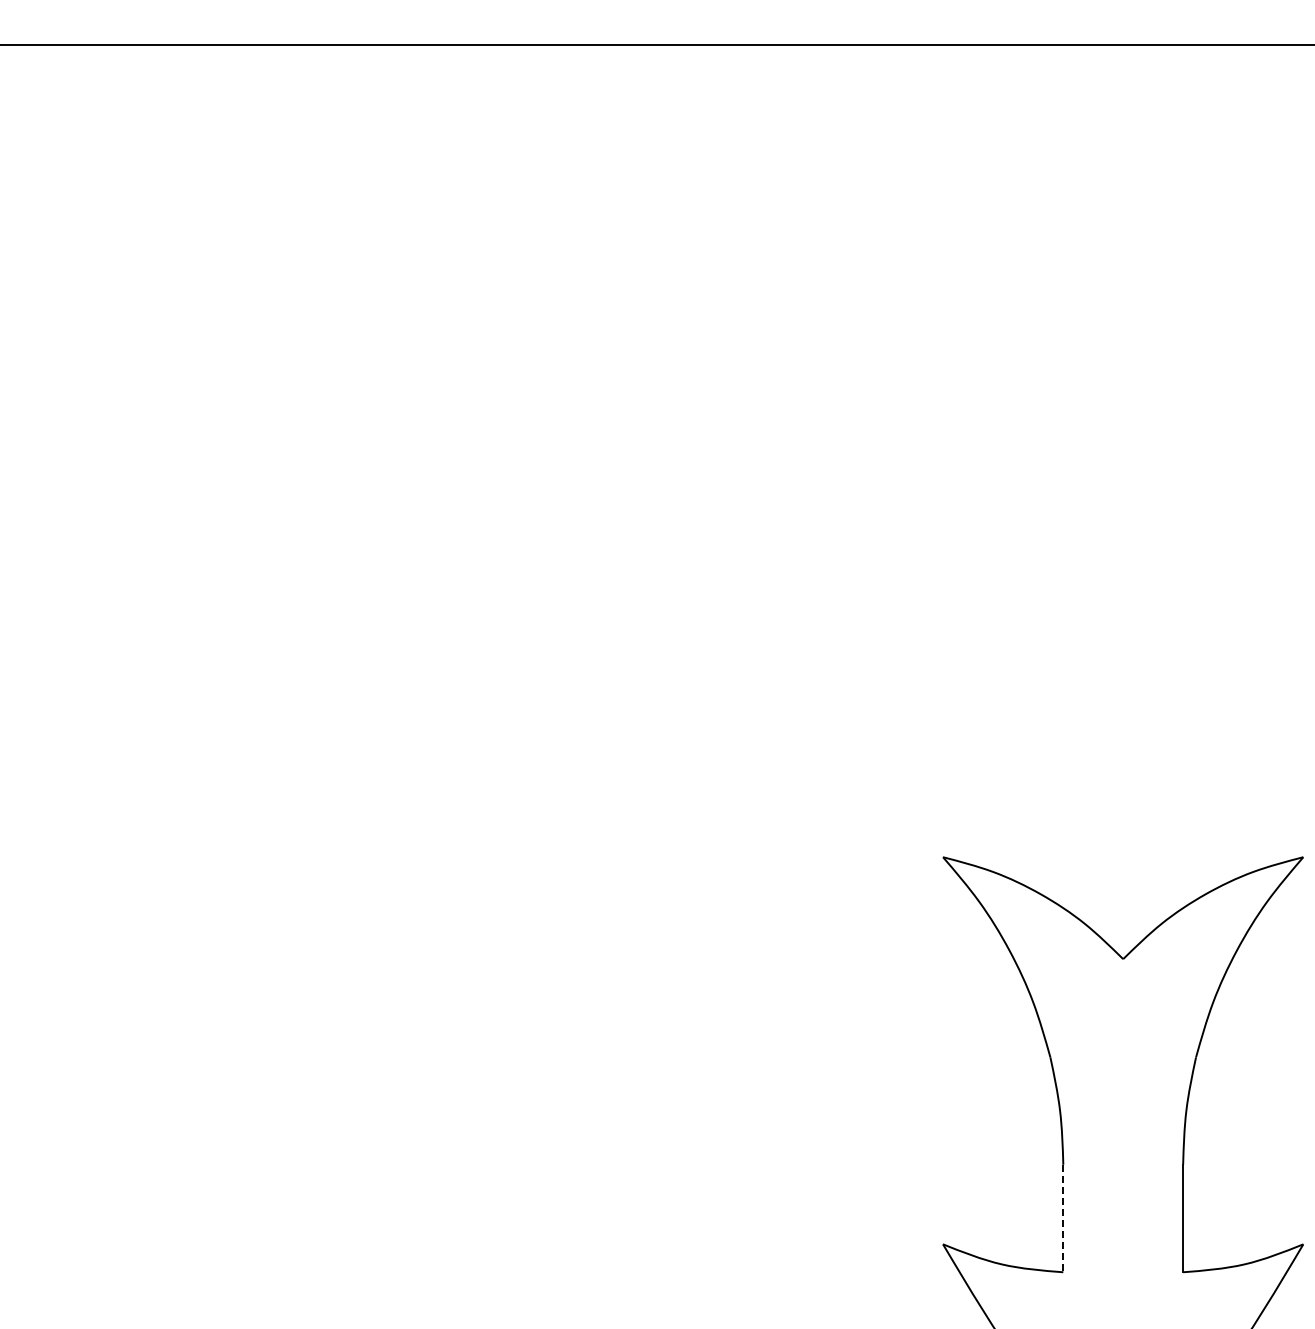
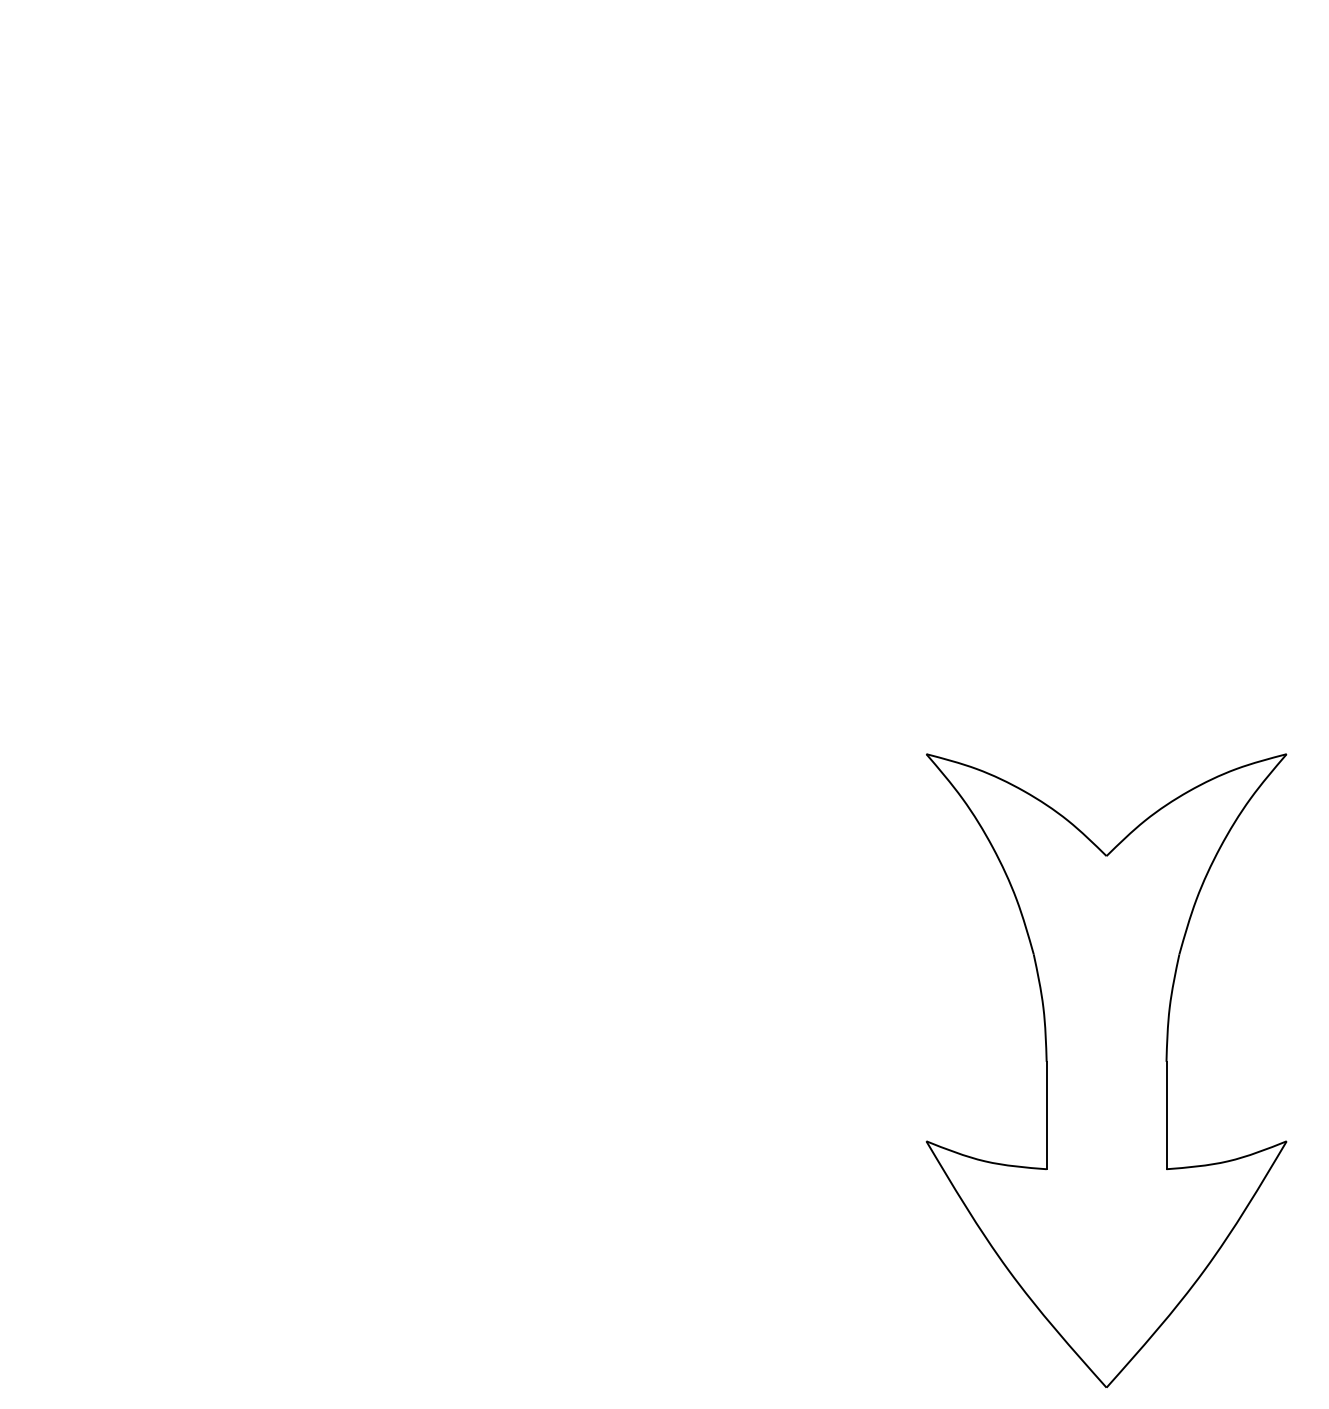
line: (1063, 1218) -> (1046, 1115), dashed -> solid

